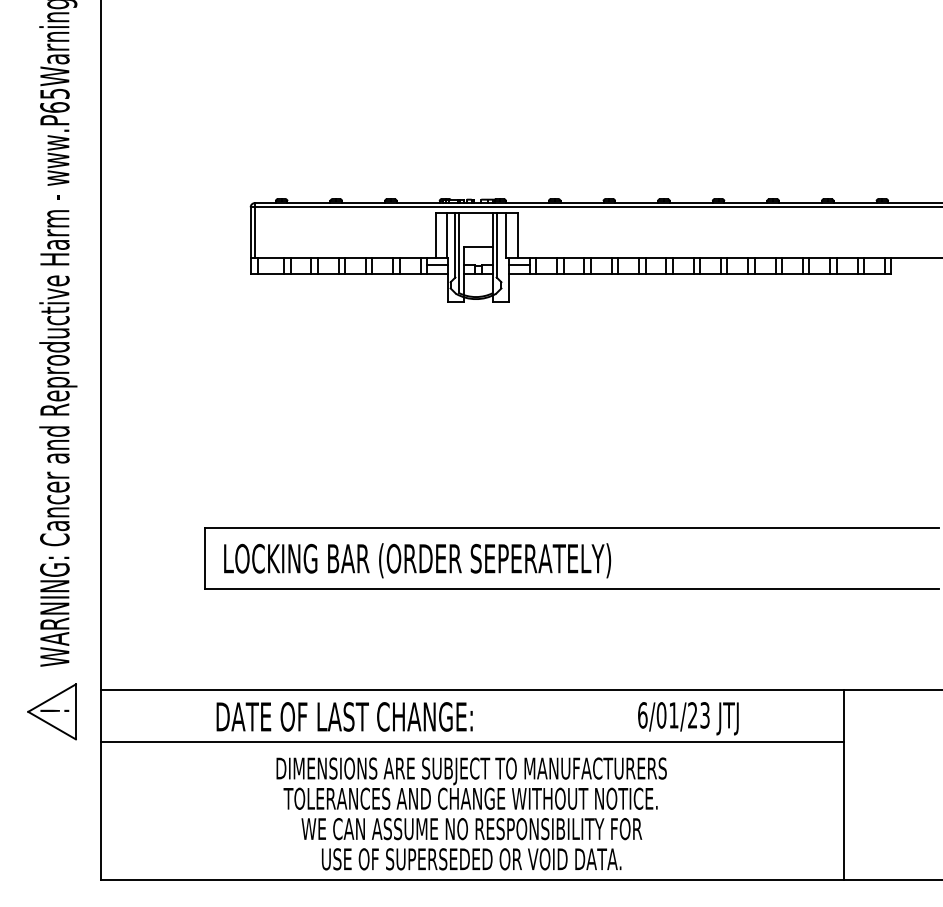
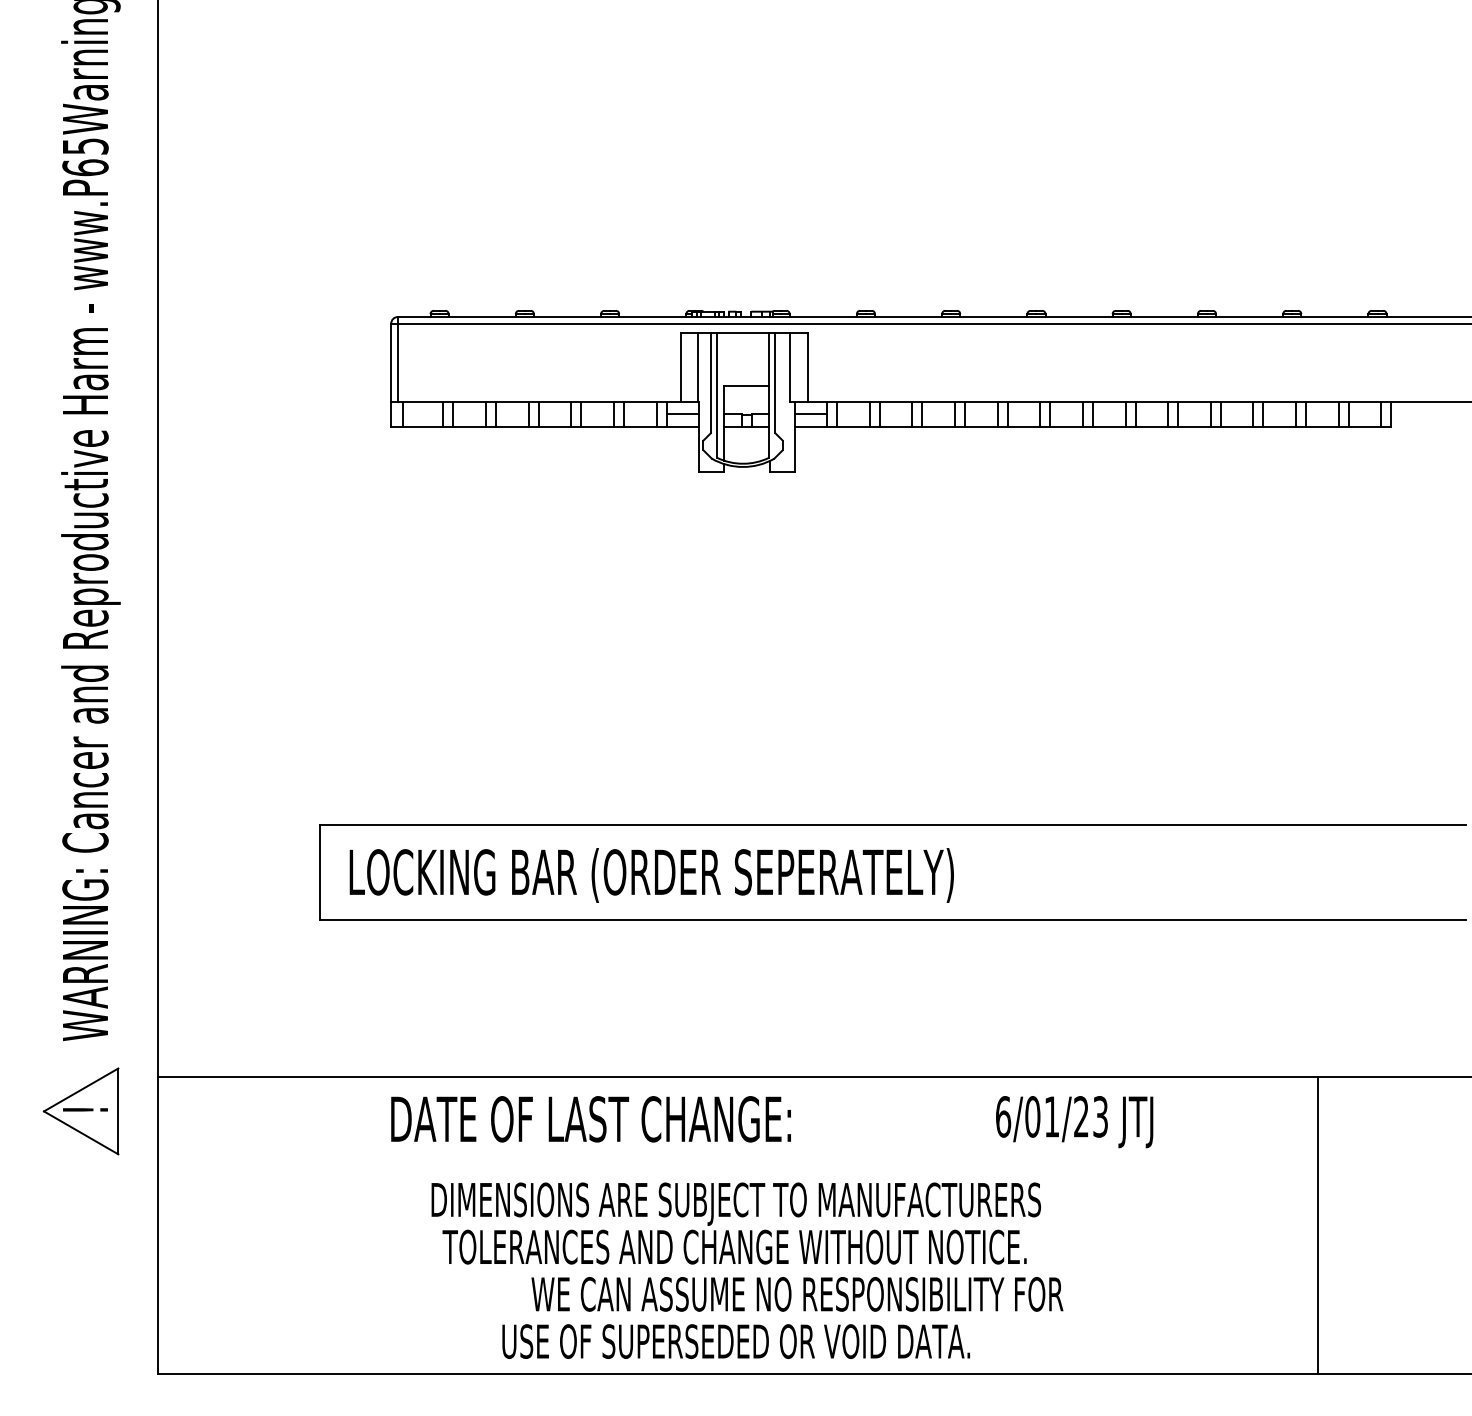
text: (344, 716) -> (590, 1118), moved
line: (472, 741) -> (737, 1157), removed
text: (471, 829) -> (796, 1295), moved

